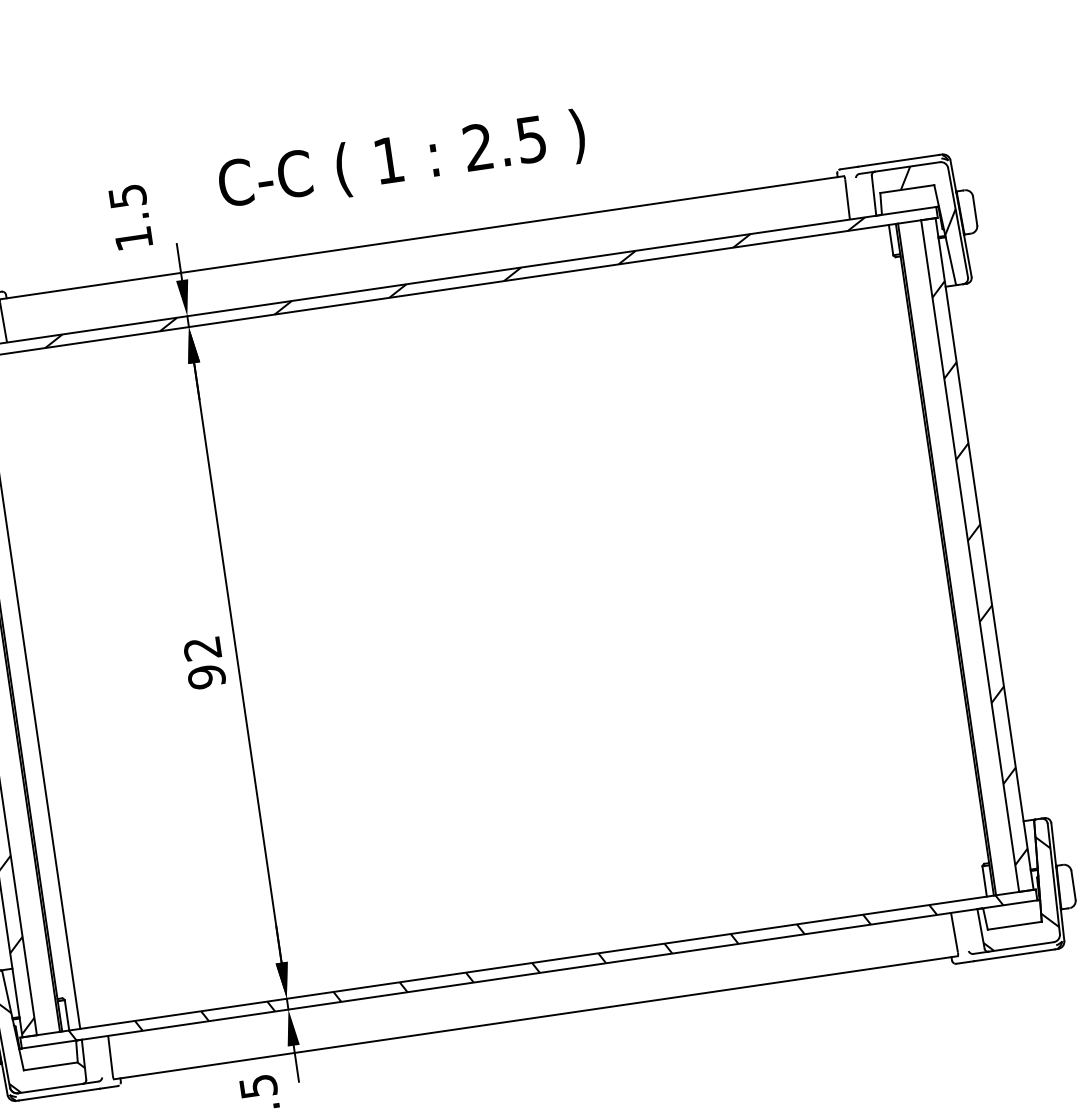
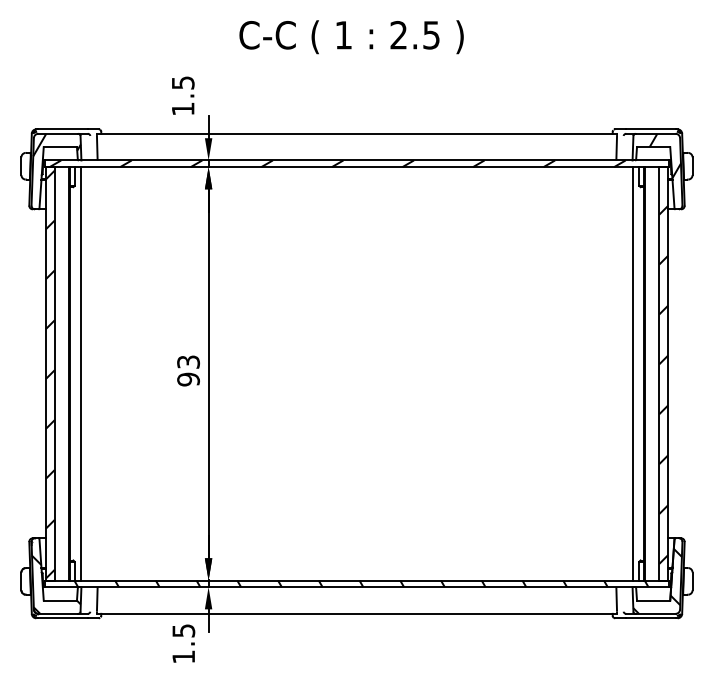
text: (402, 162) -> (351, 37), moved
line: (926, 561) -> (632, 373), added
text: (202, 647) -> (188, 361), 92 -> 93

